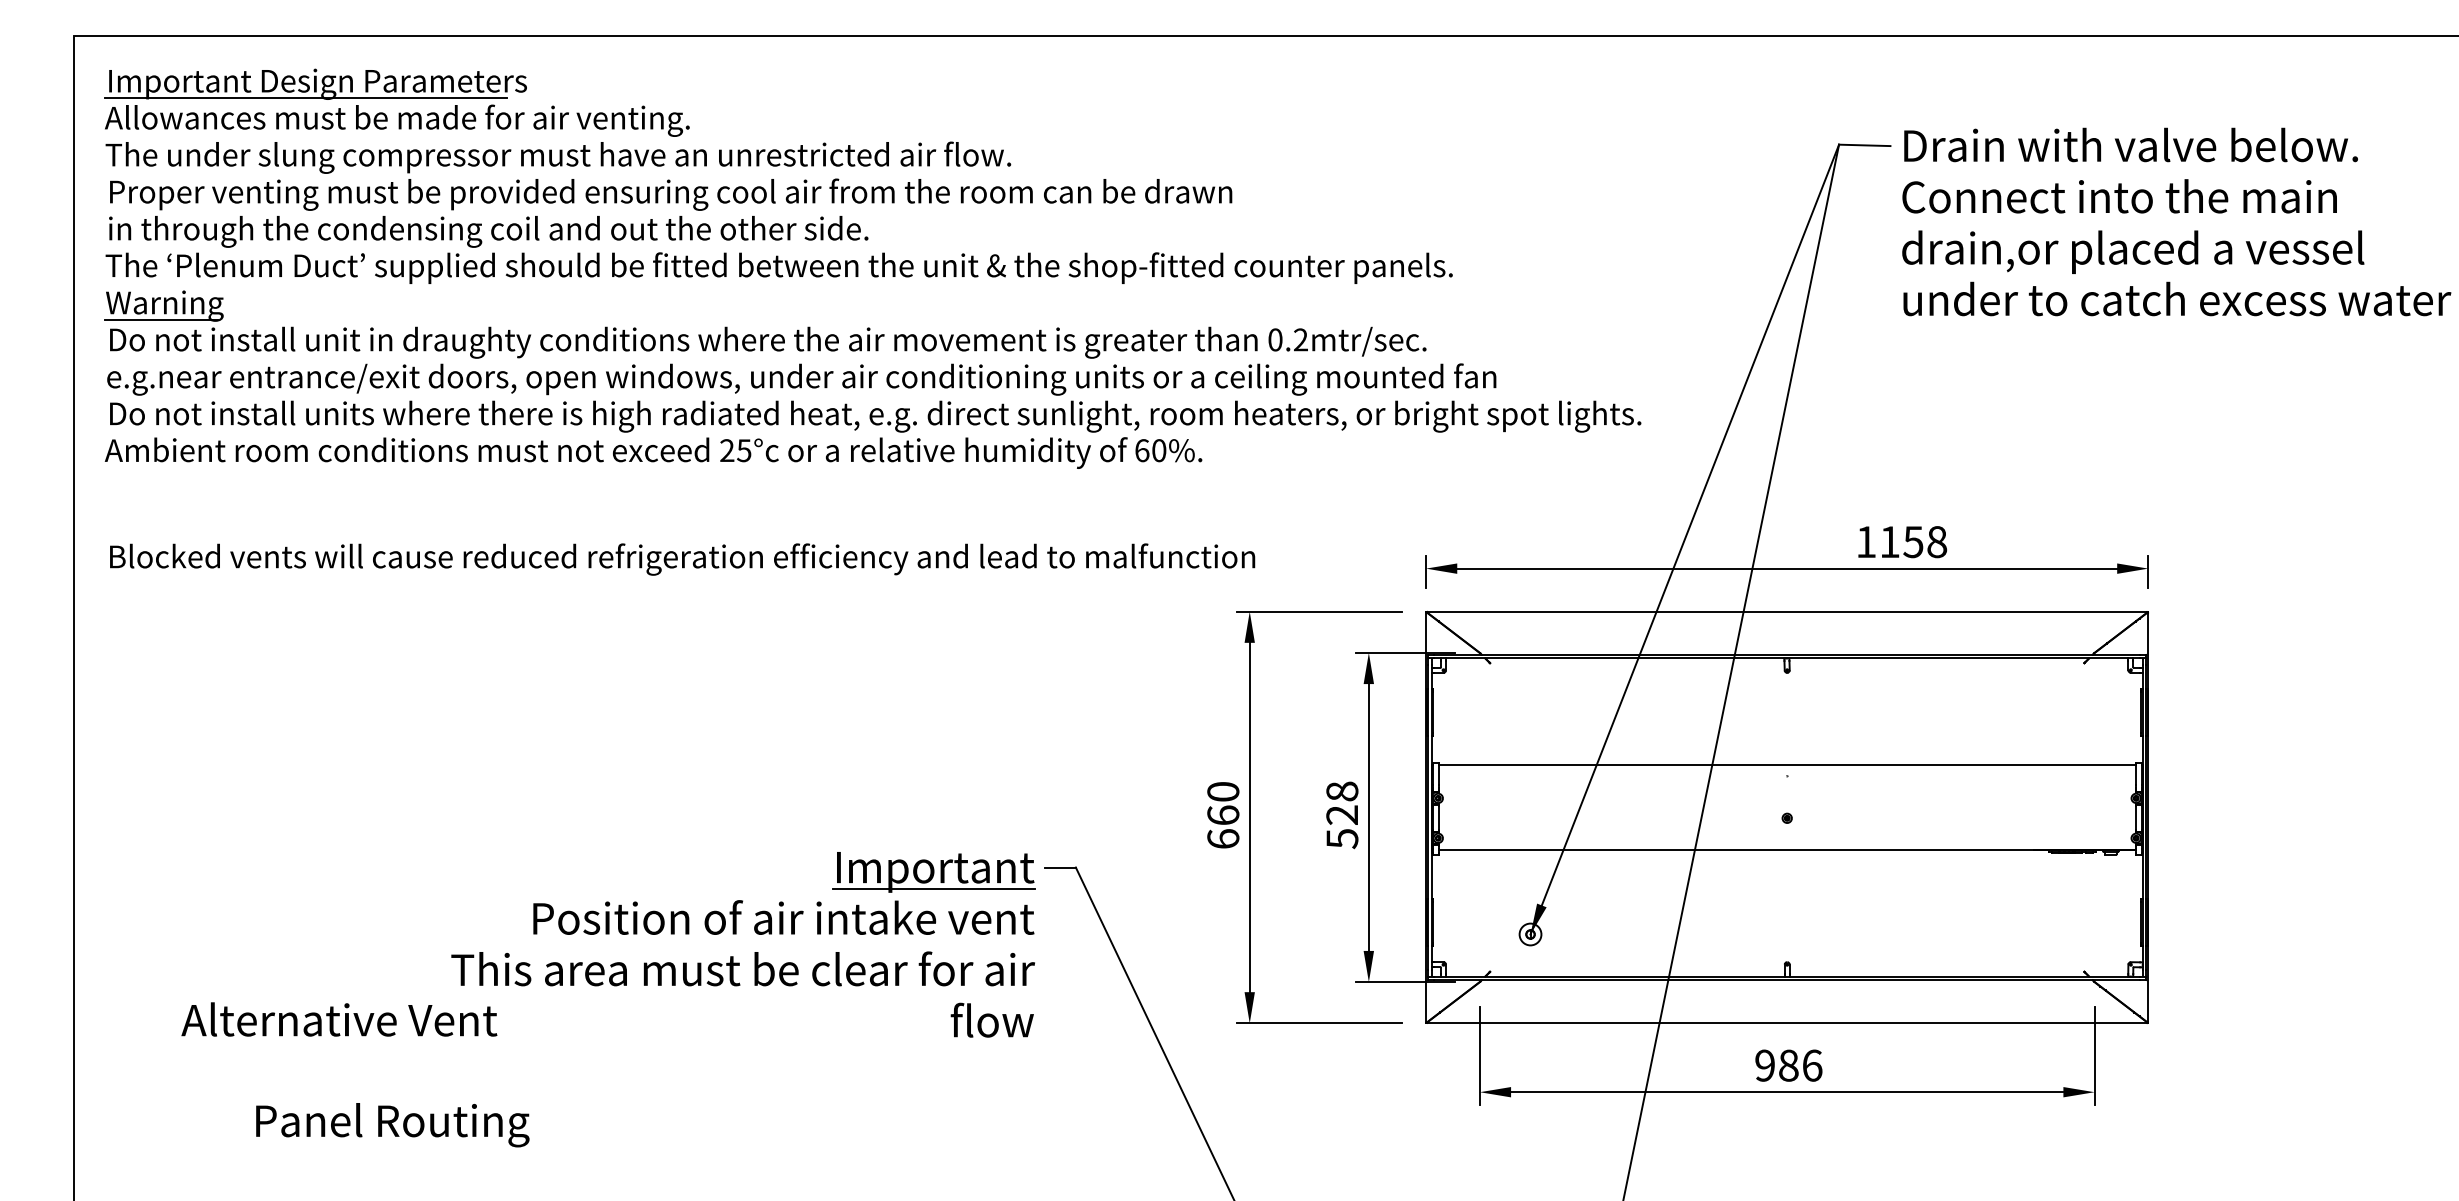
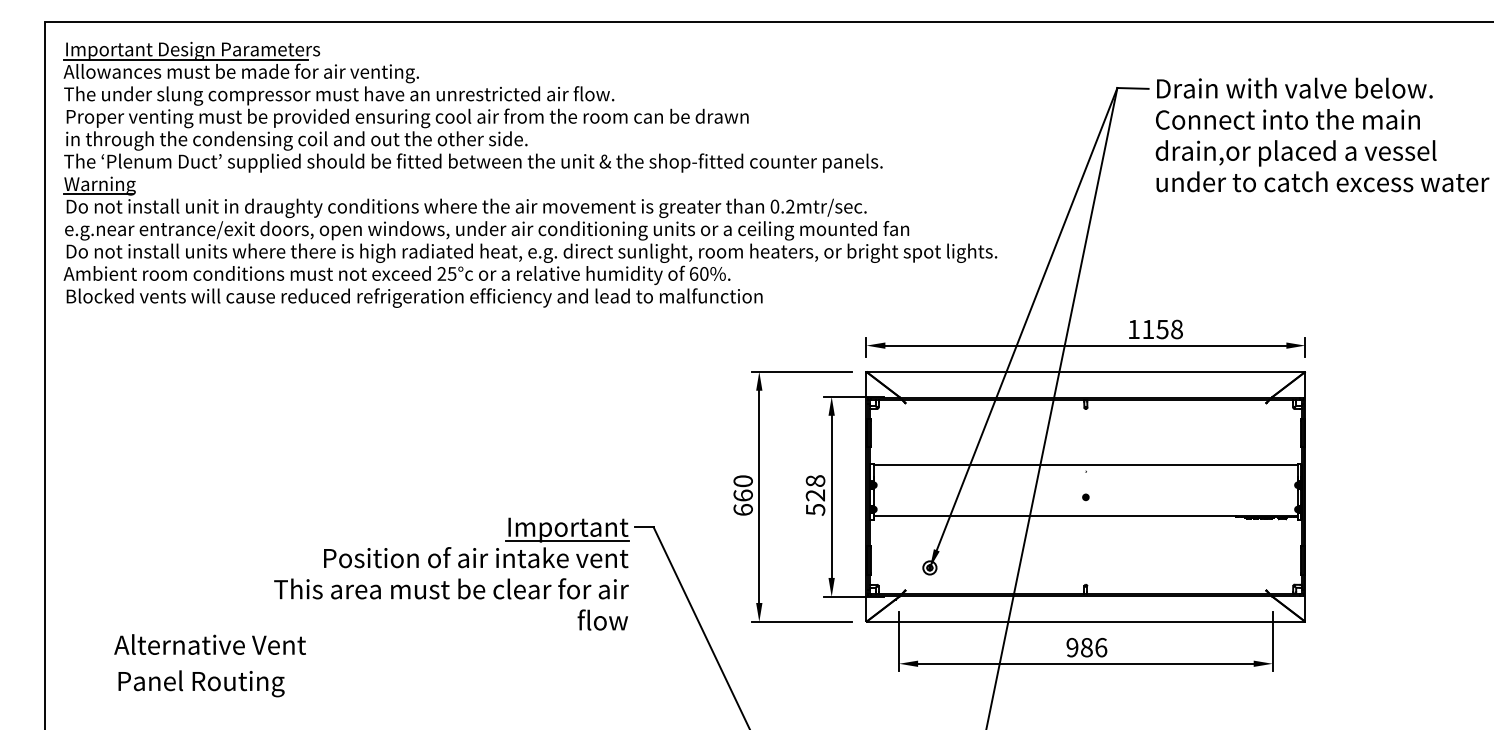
text: (682, 558) -> (414, 297), moved
text: (338, 1019) -> (209, 644), moved
text: (392, 1124) -> (201, 683), moved

